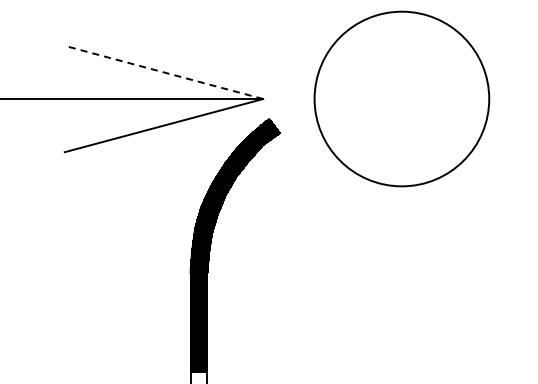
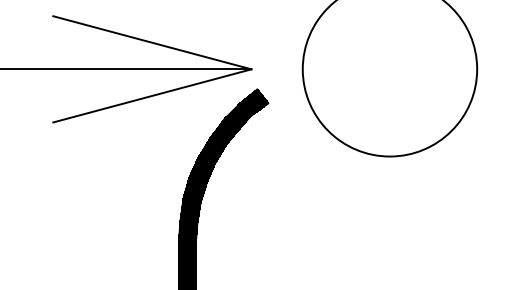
line: (163, 72) -> (151, 42), dashed -> solid

